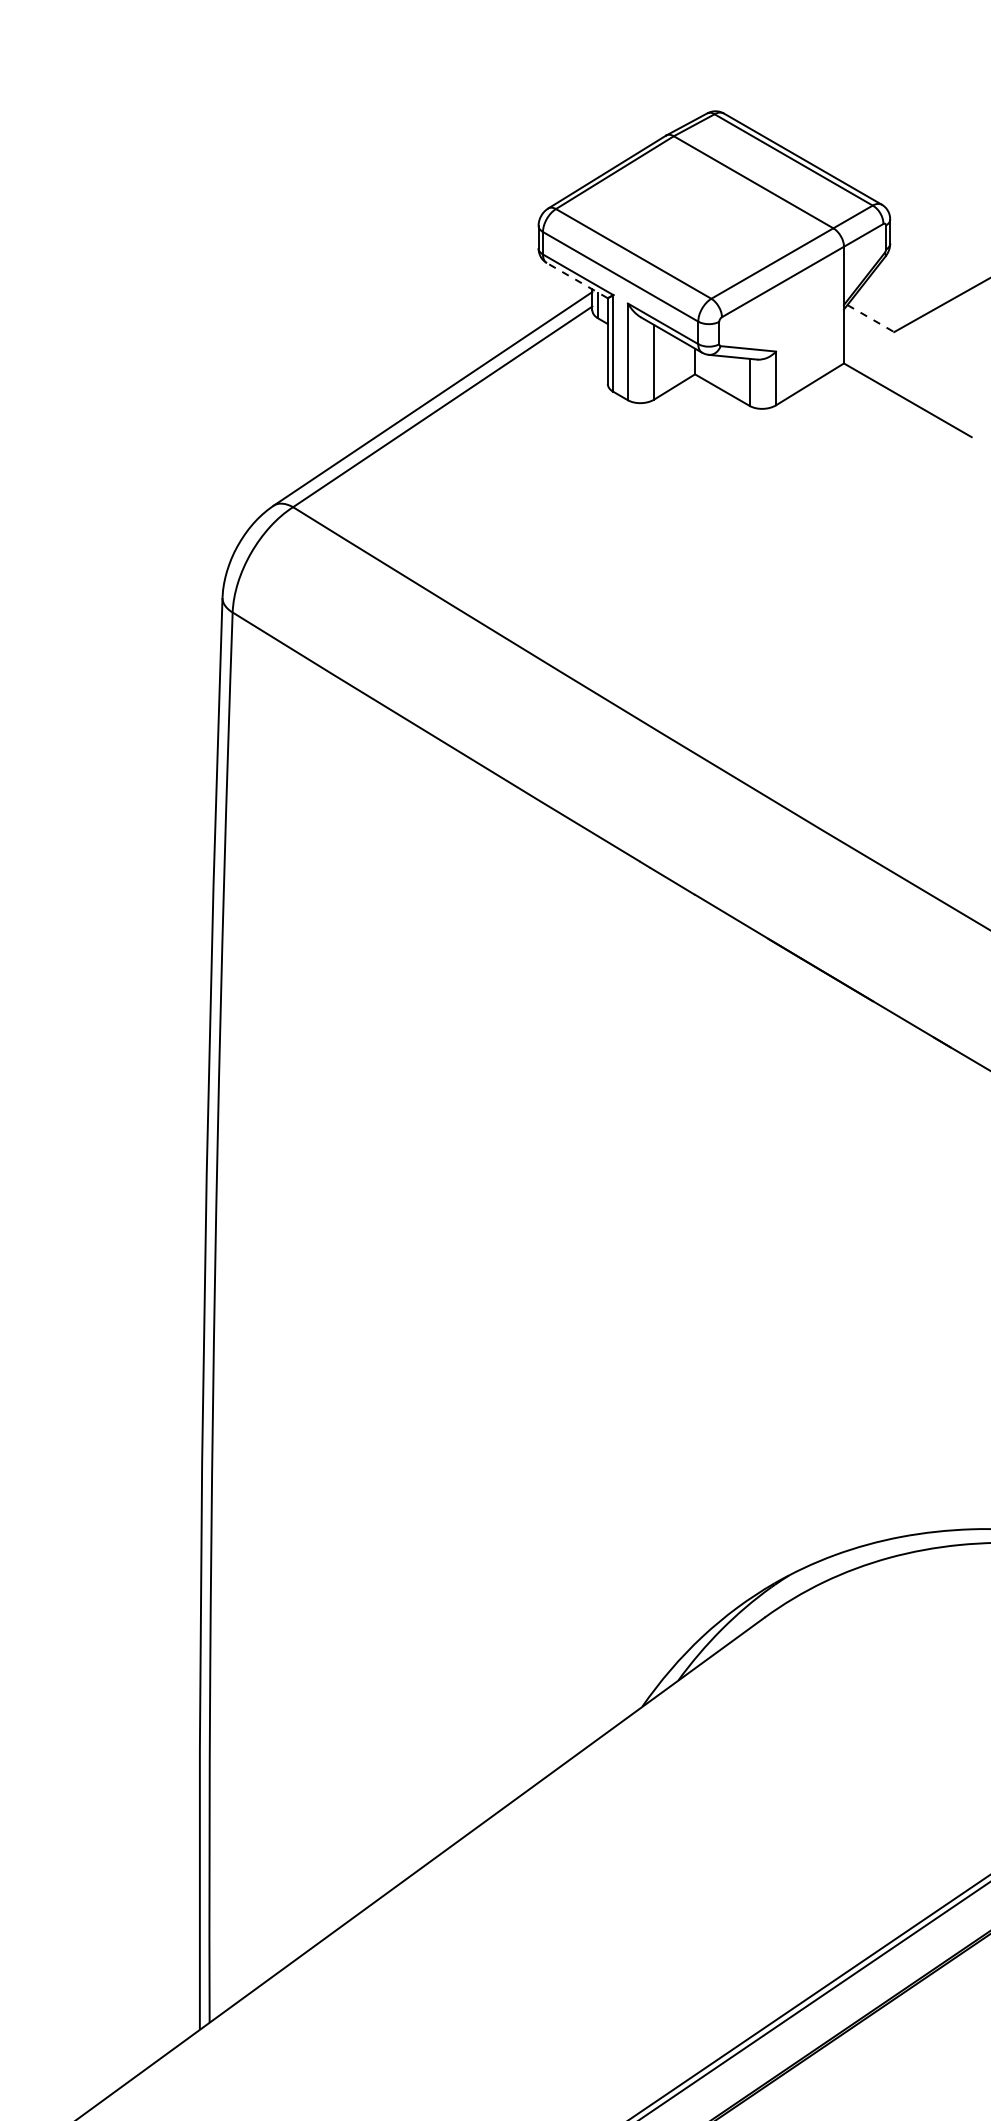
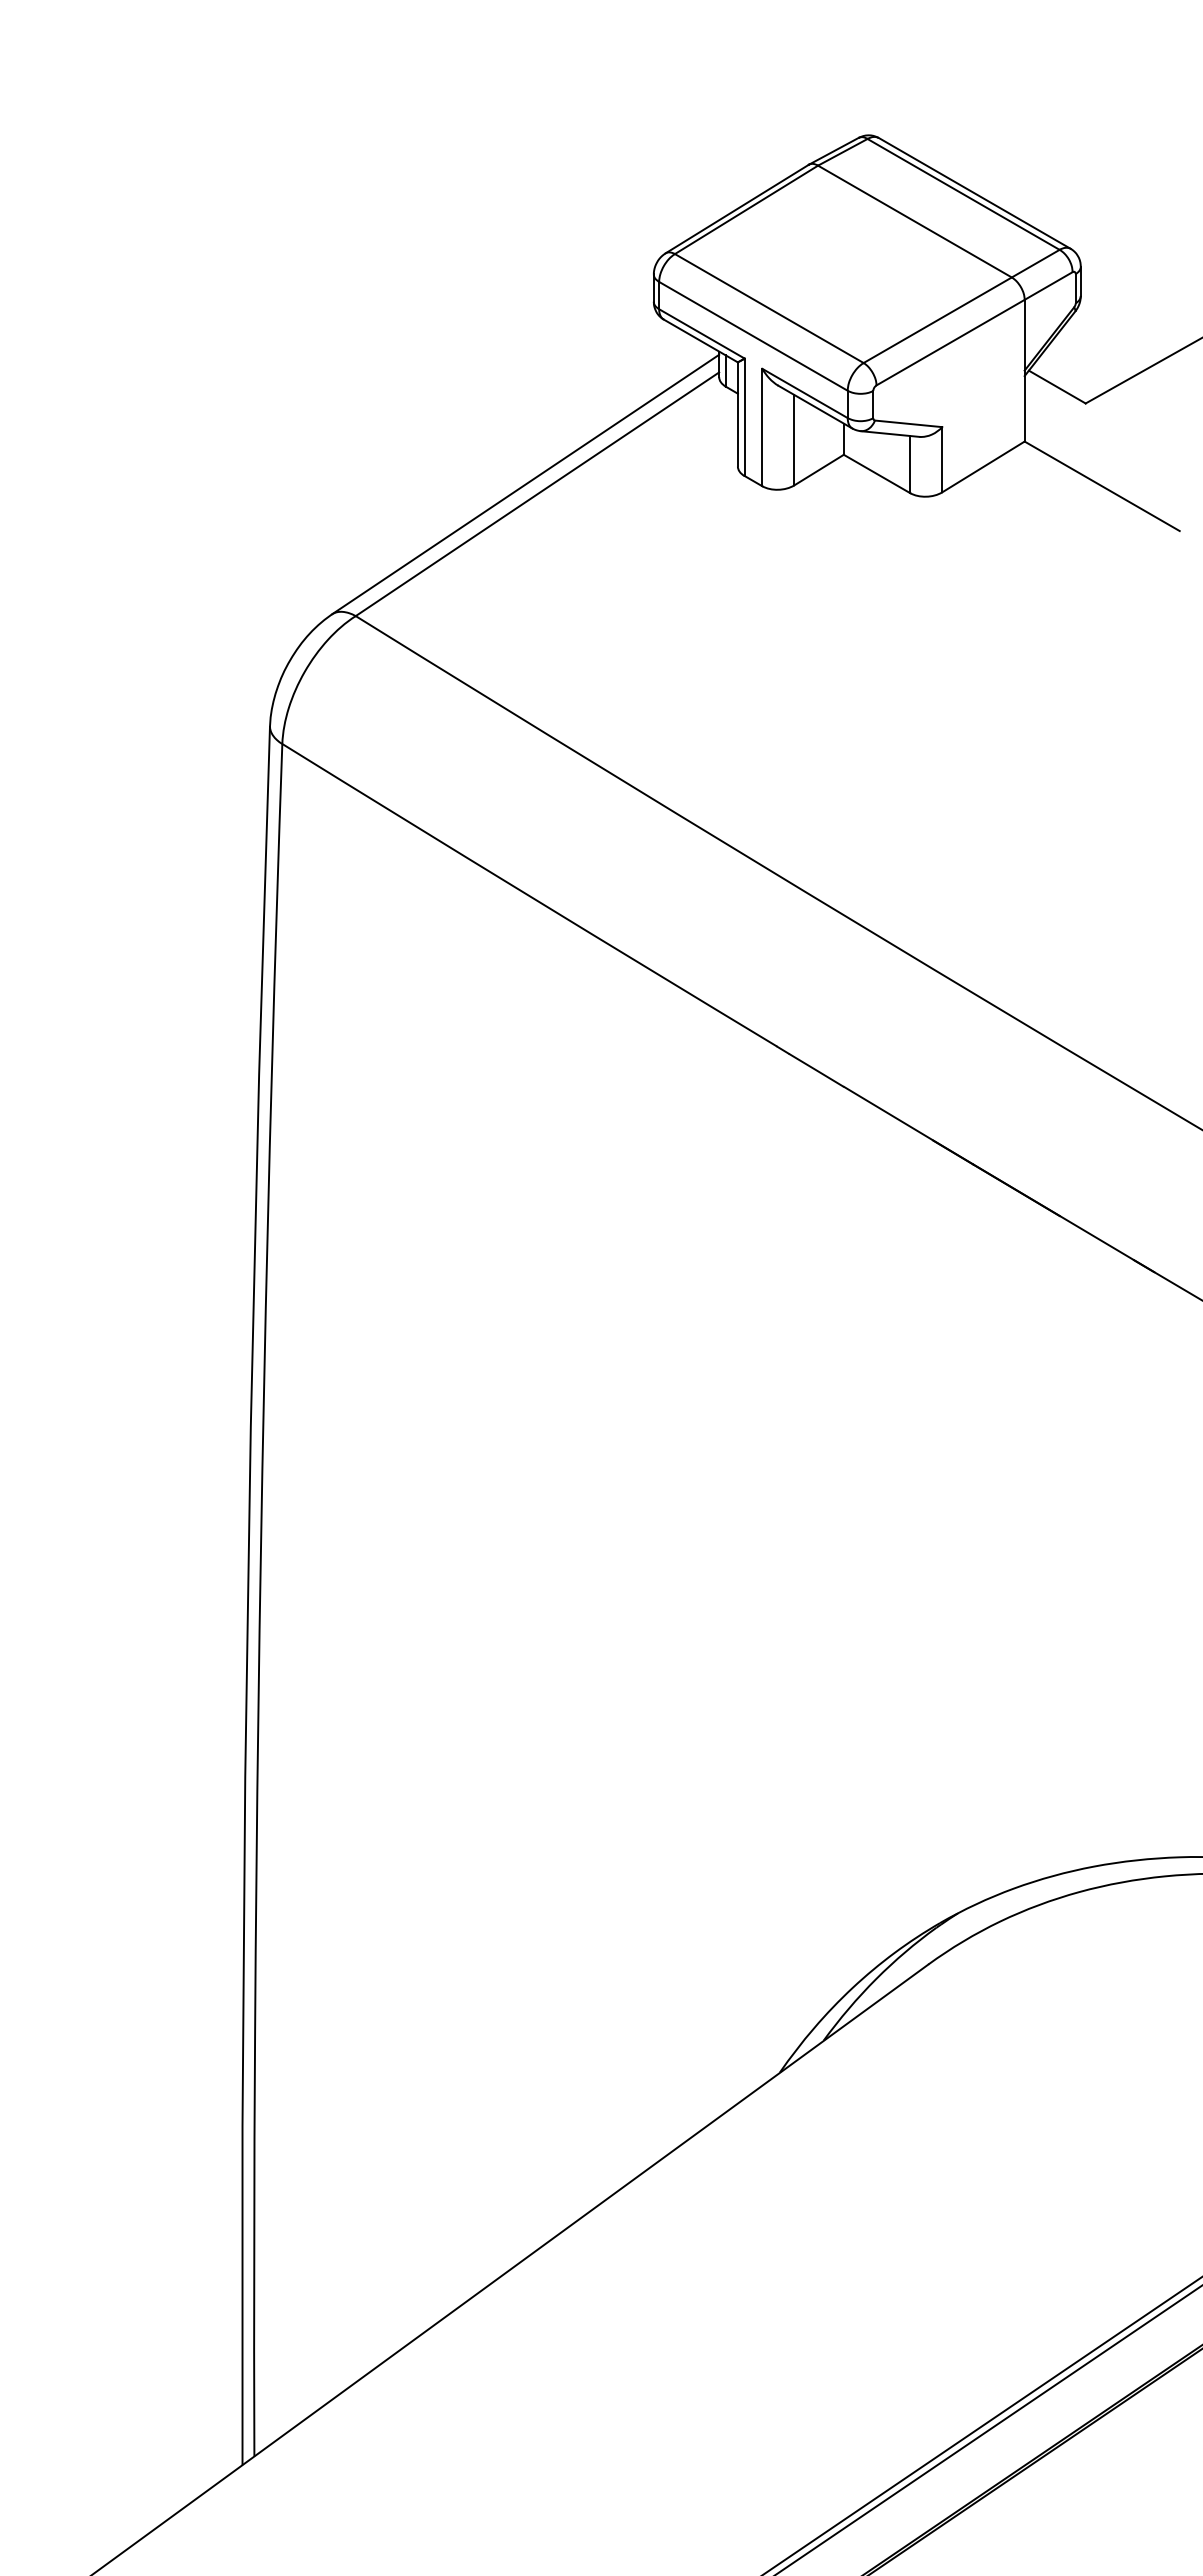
line: (577, 281) -> (700, 341), dashed -> solid
line: (871, 318) -> (1057, 387), dashed -> solid

